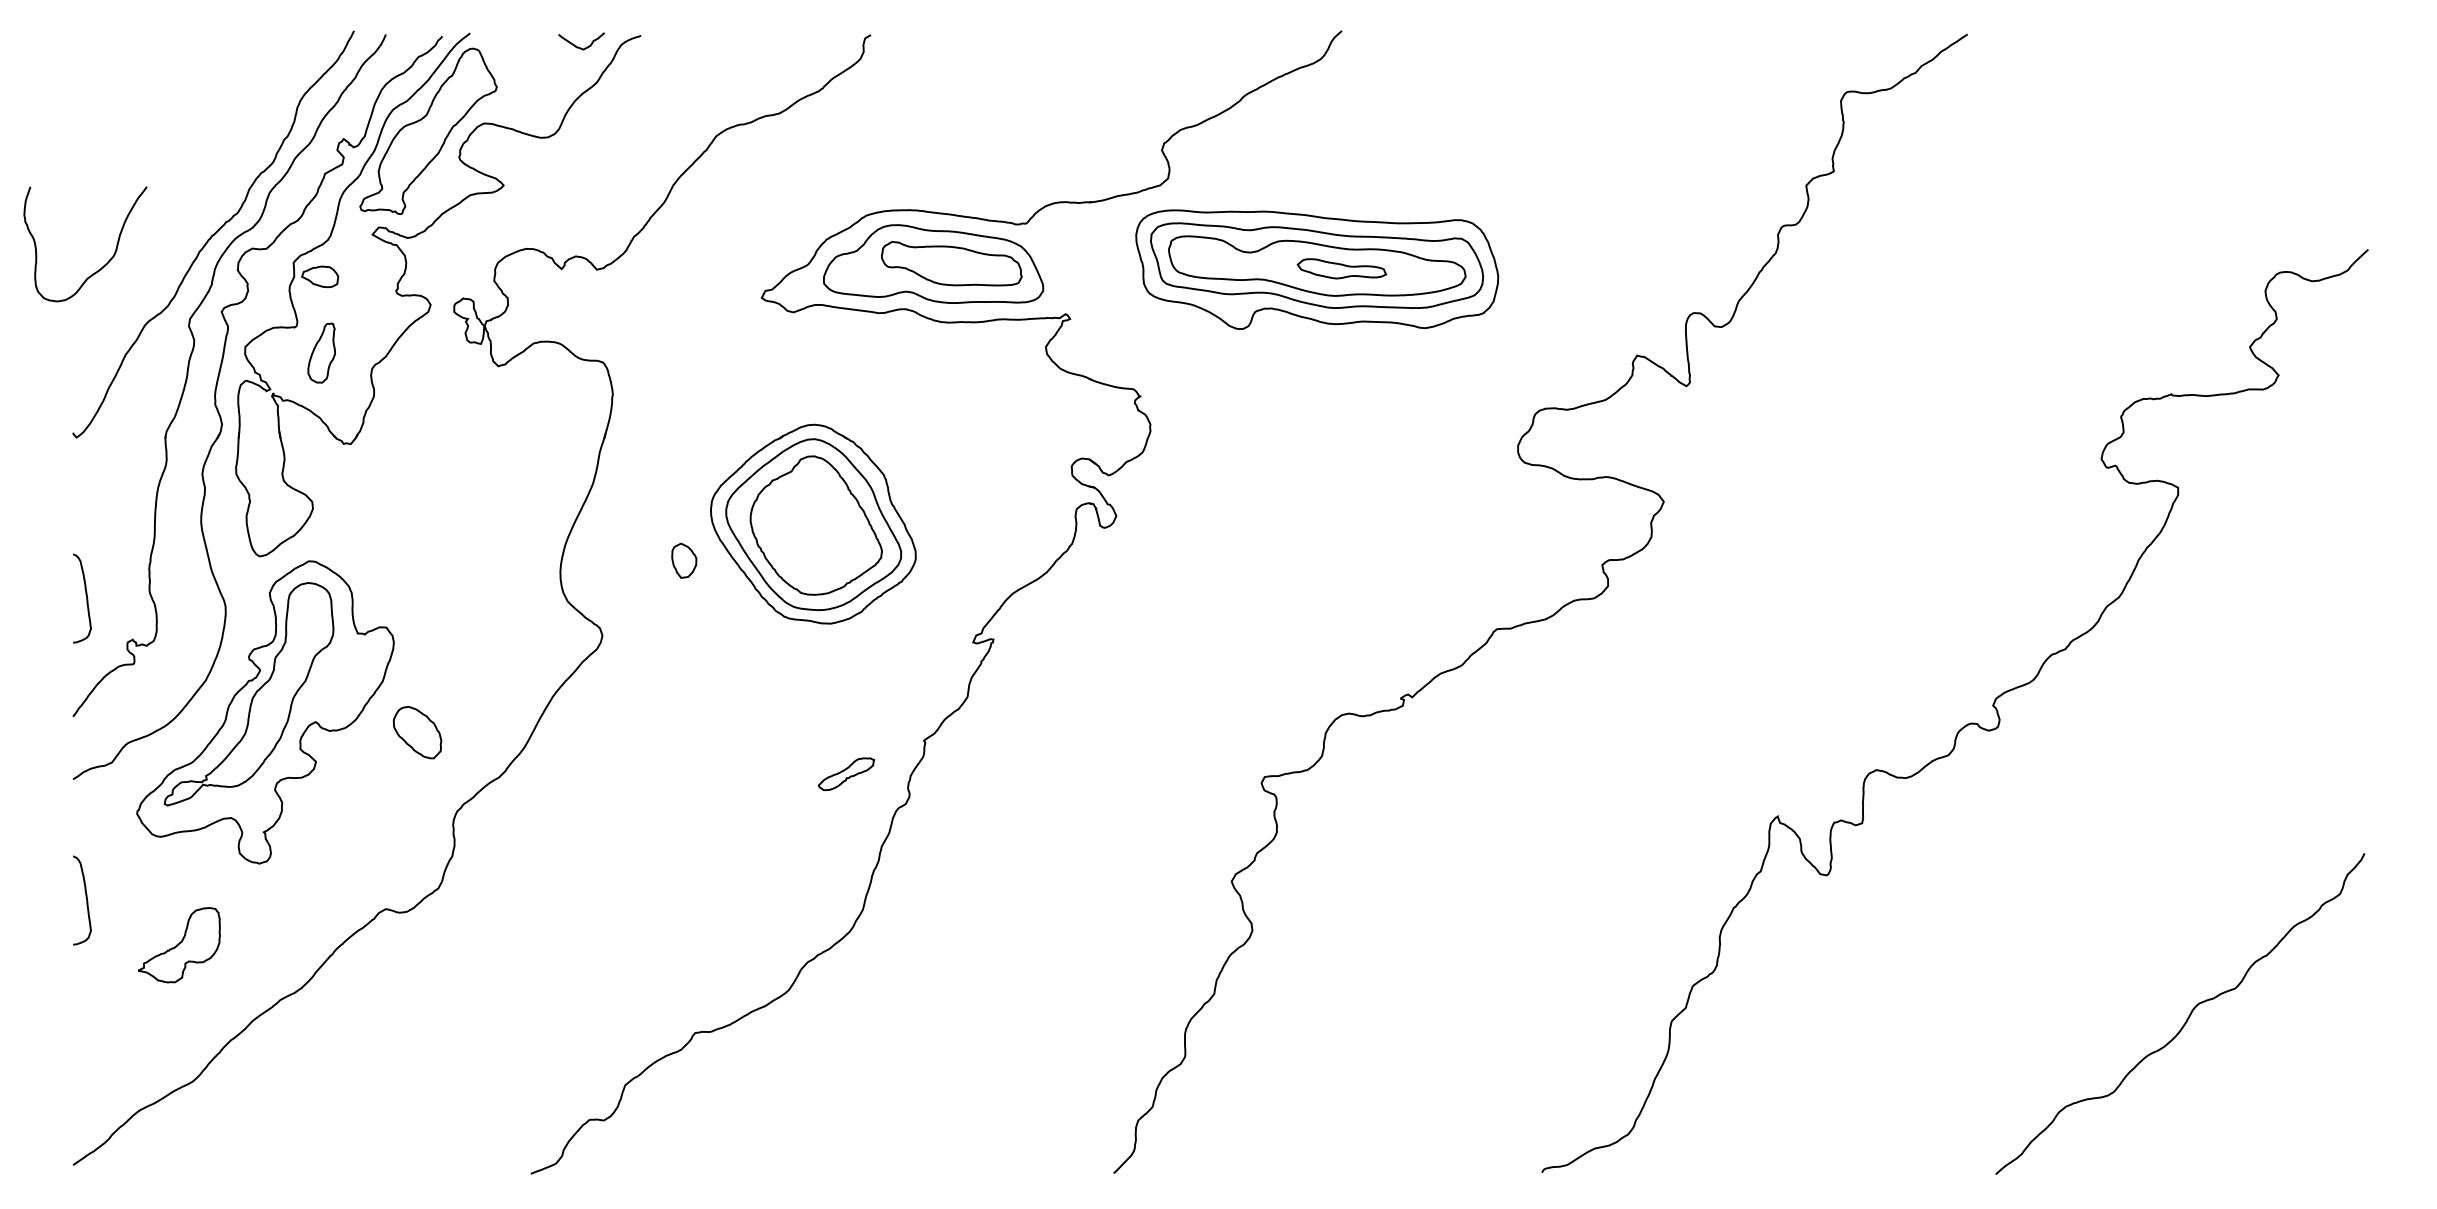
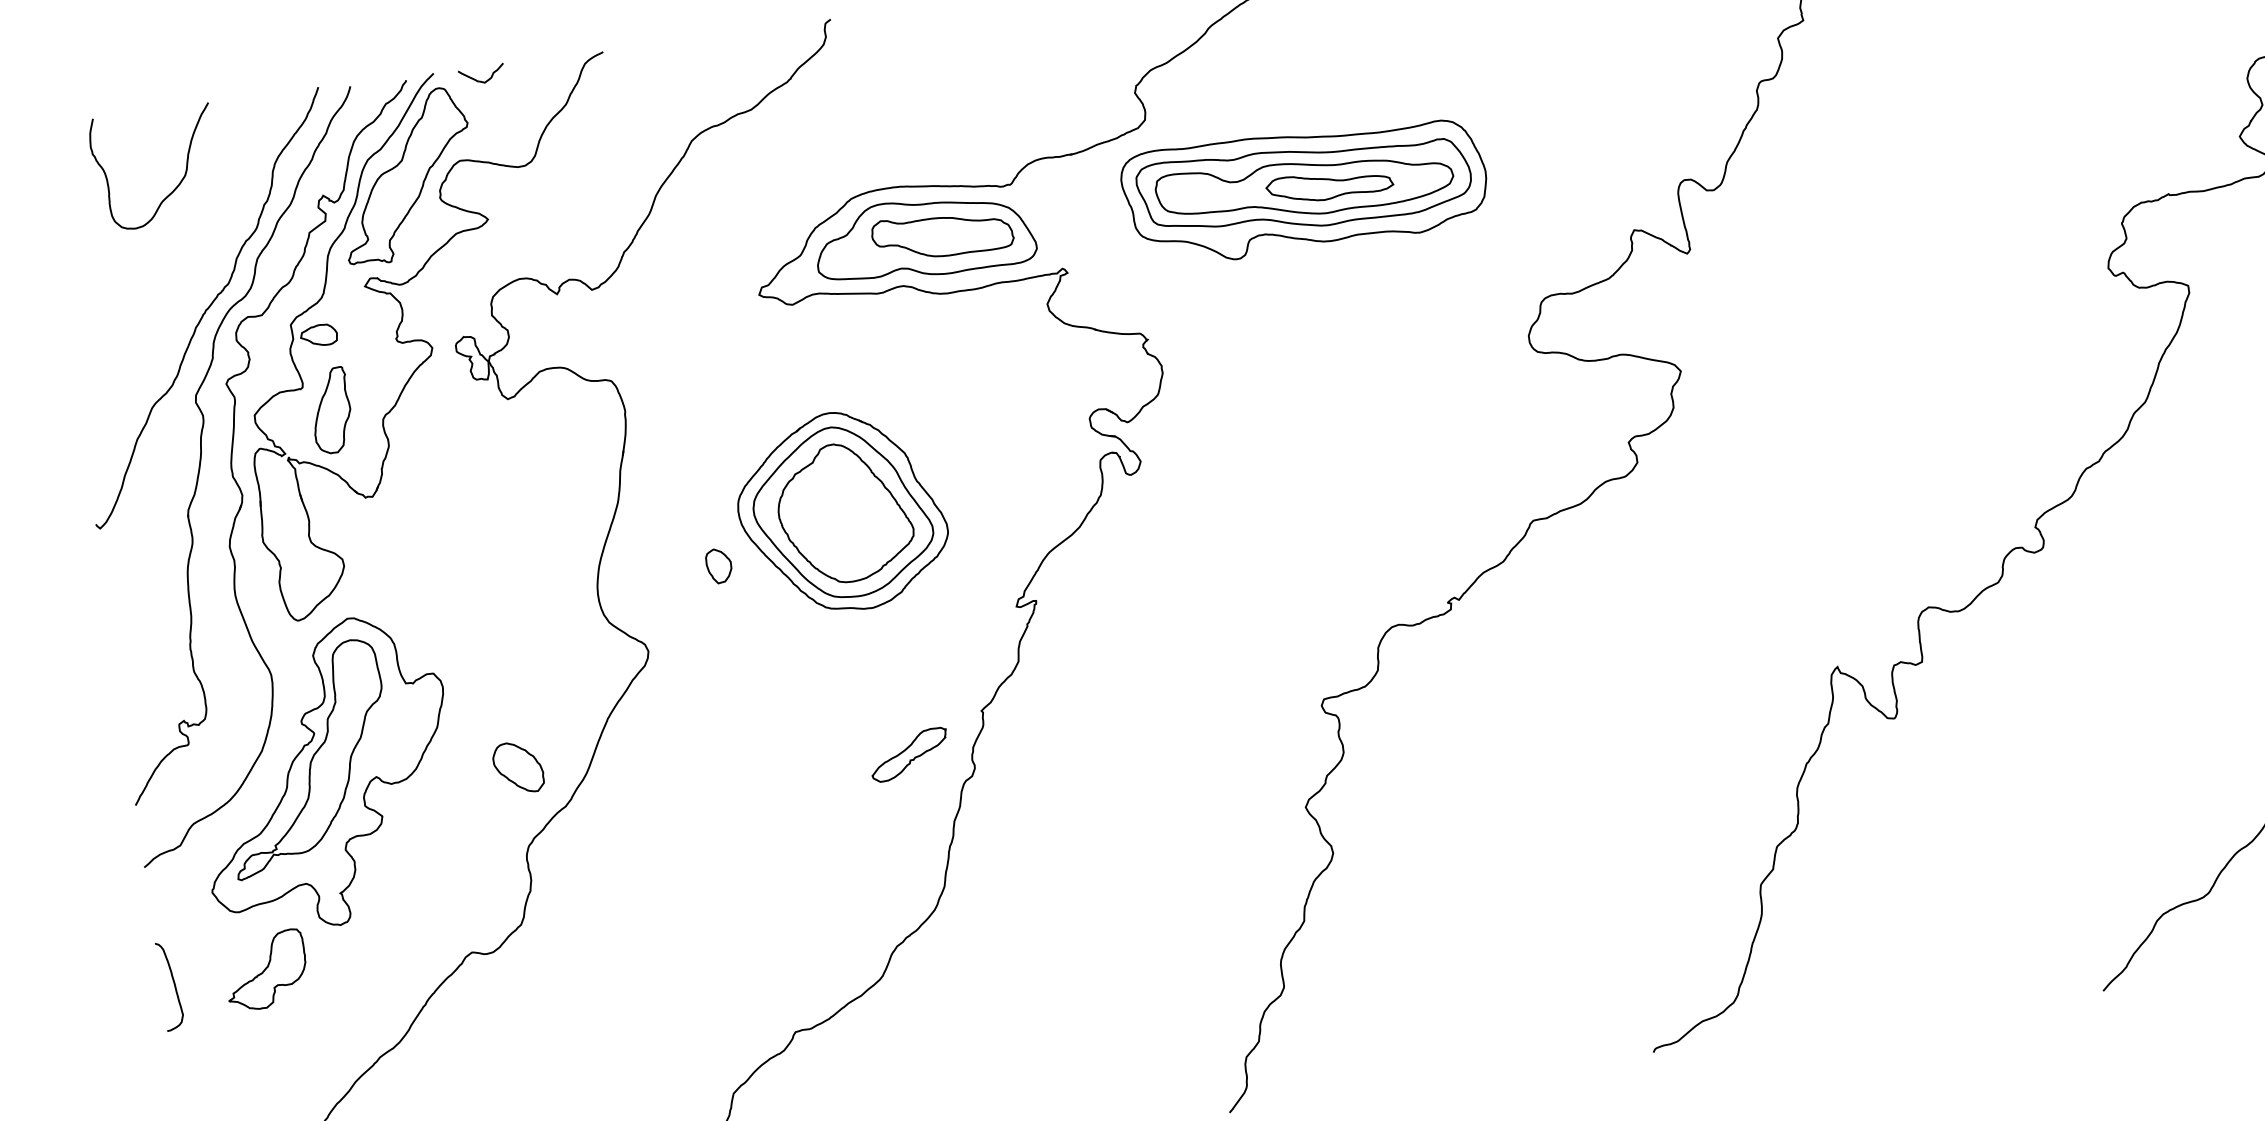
curve: (578, 46) -> (479, 80), moved
curve: (105, 263) -> (177, 184), moved
part: (1341, 268) -> (1329, 185), size x1.43
part: (321, 353) -> (330, 411), size x1.43
curve: (86, 598) -> (132, 686), removed
part: (417, 732) -> (518, 767), moved
part: (846, 773) -> (909, 754), size x1.43
part: (179, 945) -> (266, 970), moved

